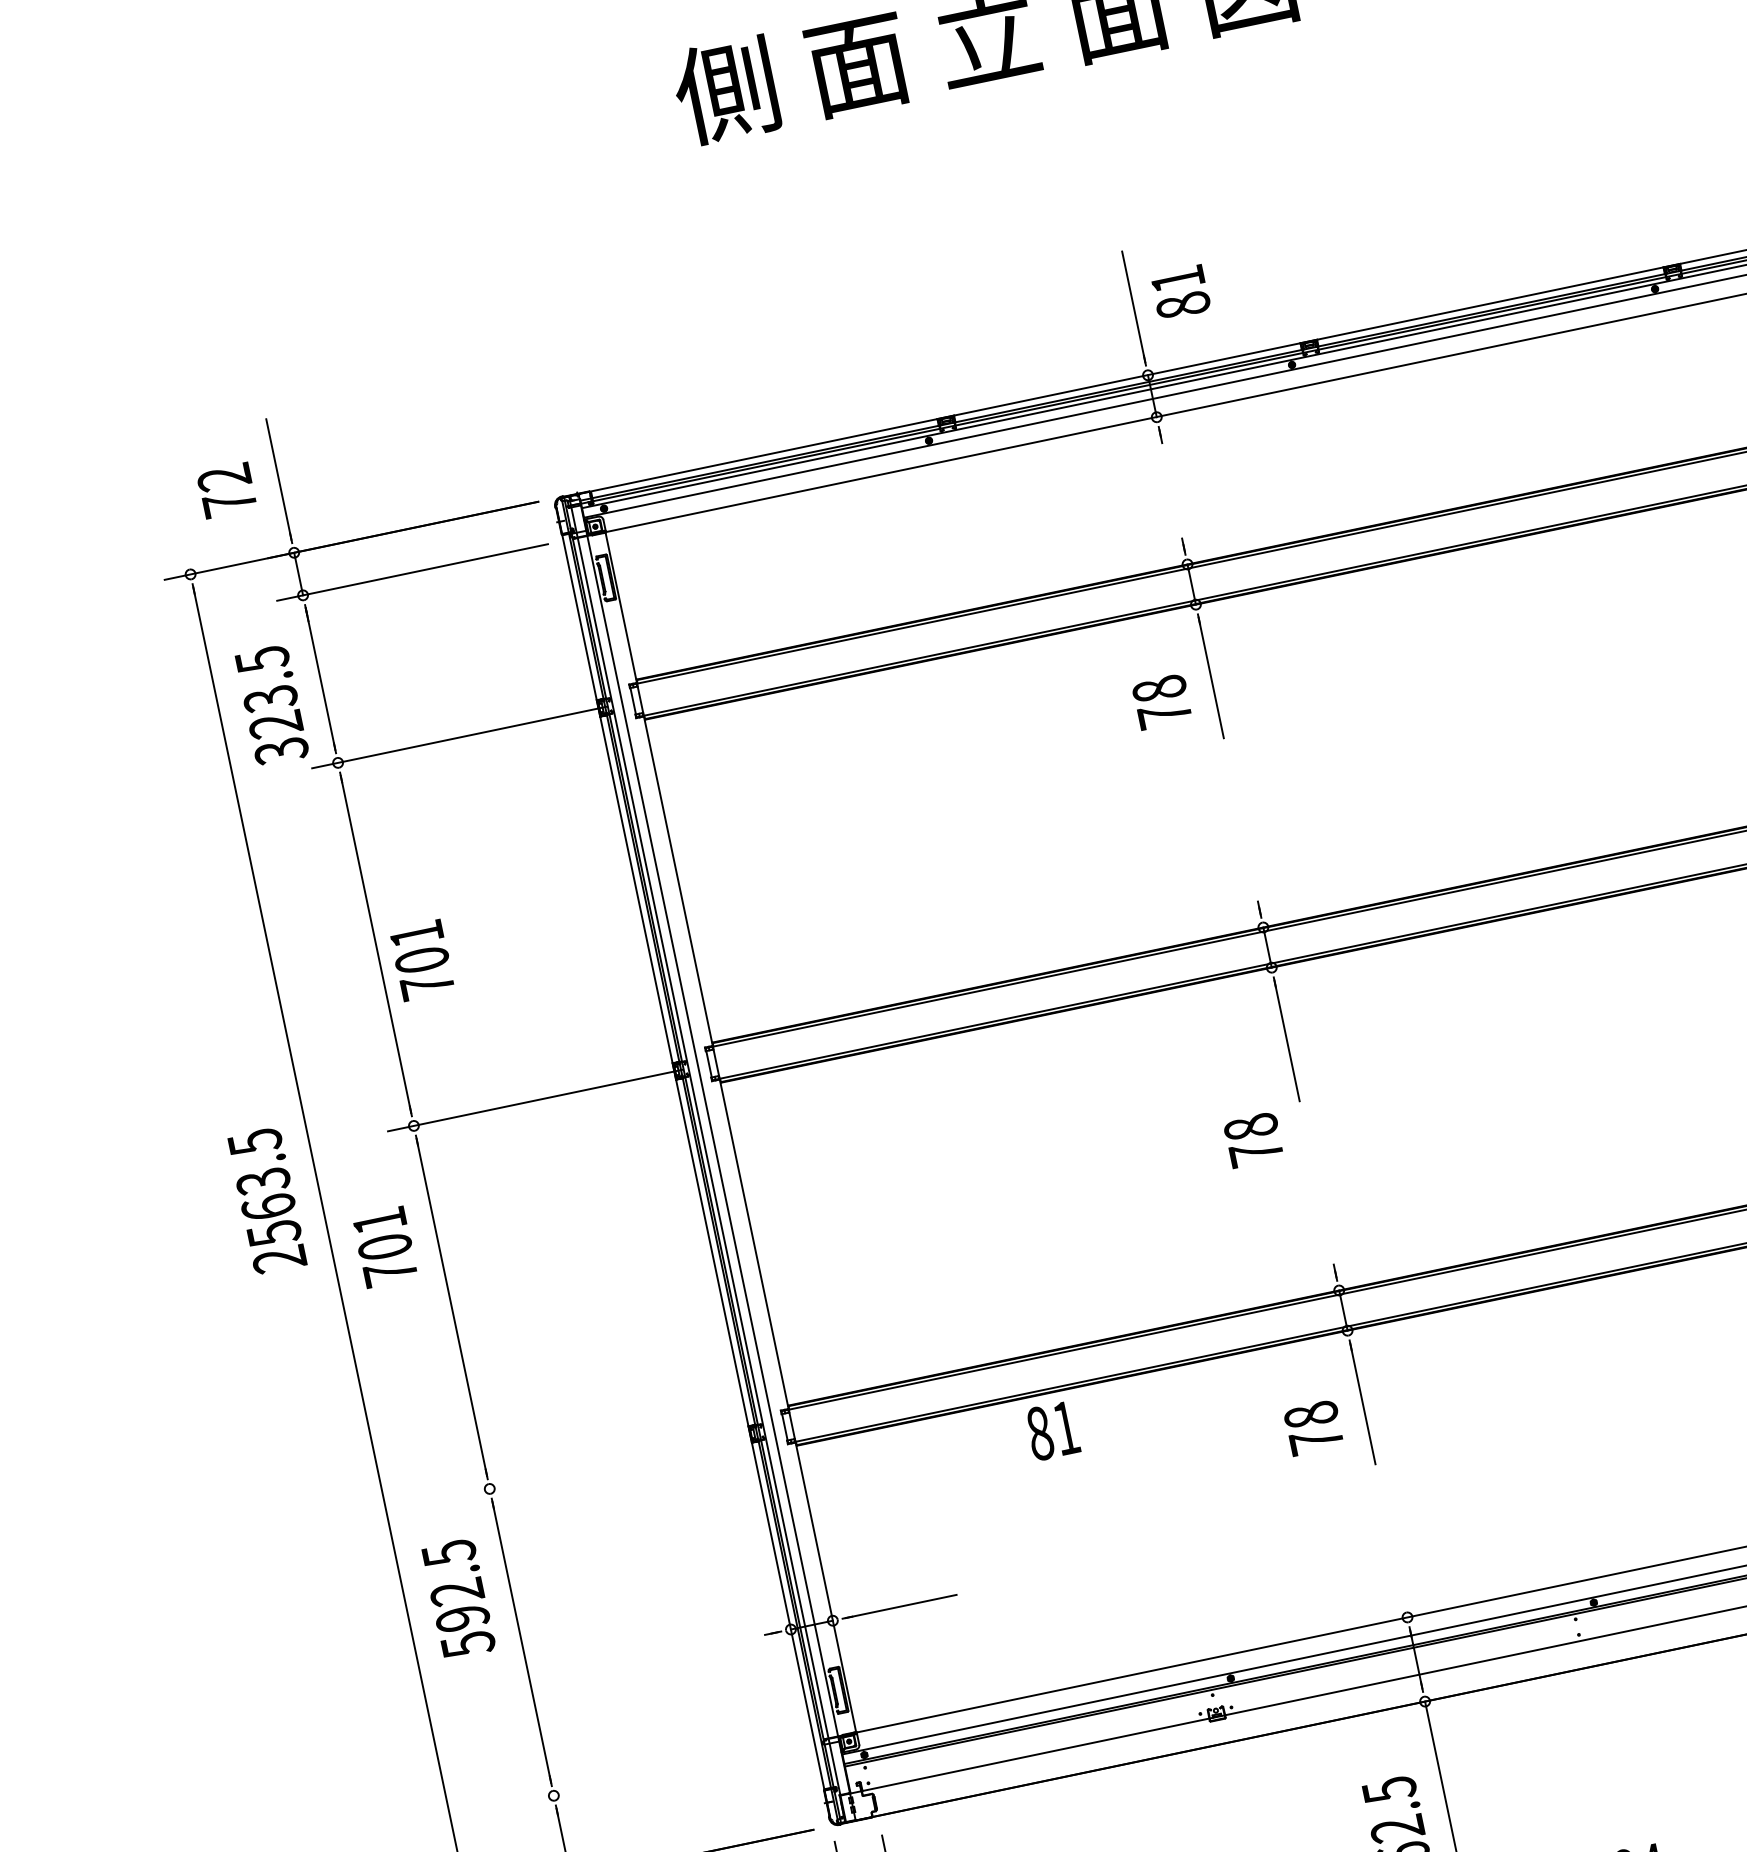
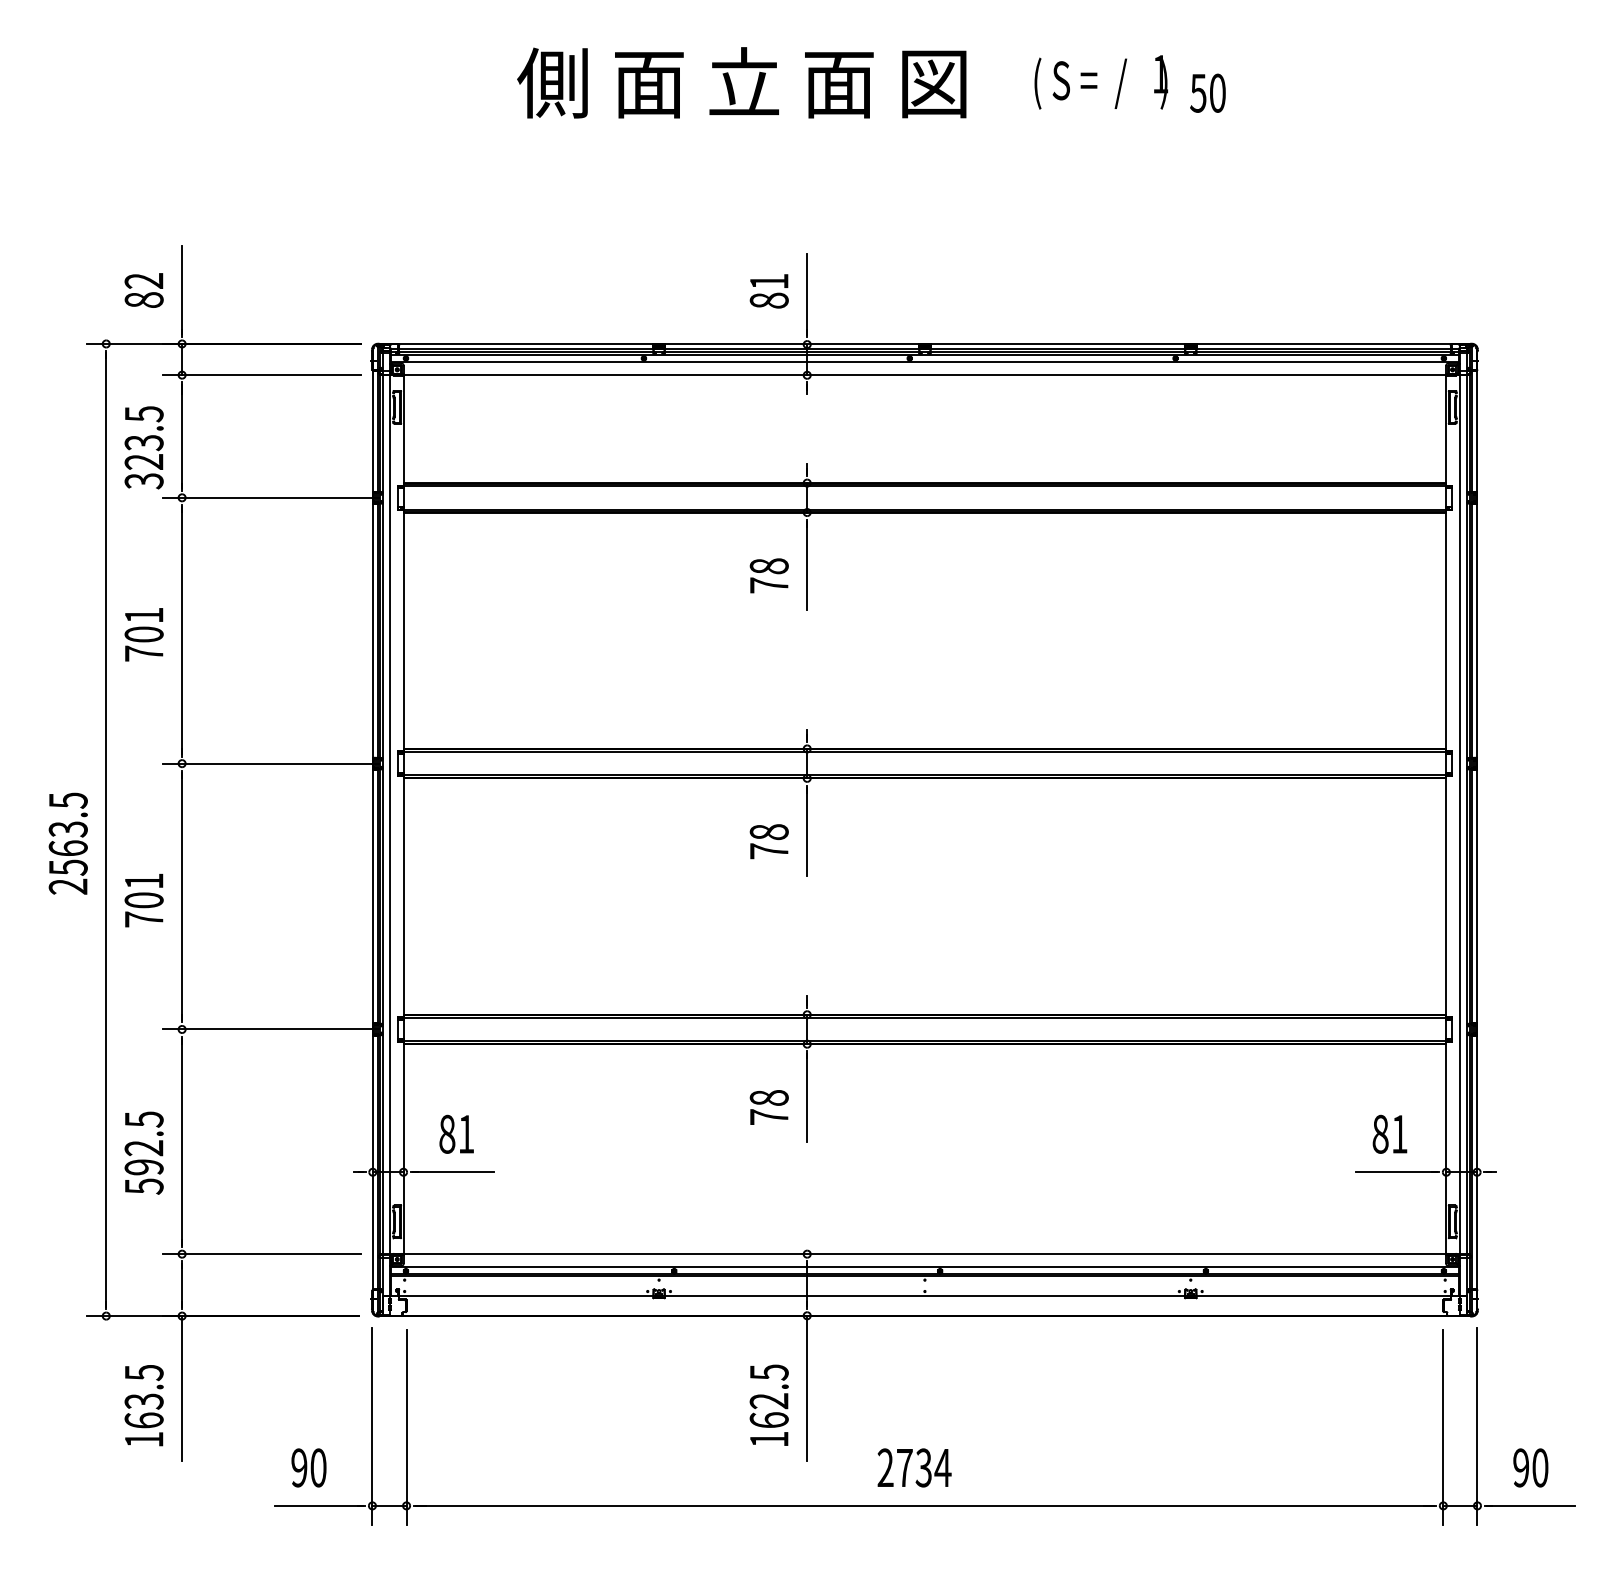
text: (1179, 293) -> (768, 291), moved
text: (228, 503) -> (143, 299), 72 -> 82
text: (421, 960) -> (143, 634), moved
text: (1252, 1140) -> (768, 841), moved
text: (266, 1200) -> (67, 843), moved
text: (384, 1247) -> (143, 900), moved
text: (1052, 1429) -> (456, 1133), moved
line: (611, 1463) -> (271, 1029), added
text: (457, 1598) -> (143, 1152), moved
line: (663, 1773) -> (262, 1254), added

